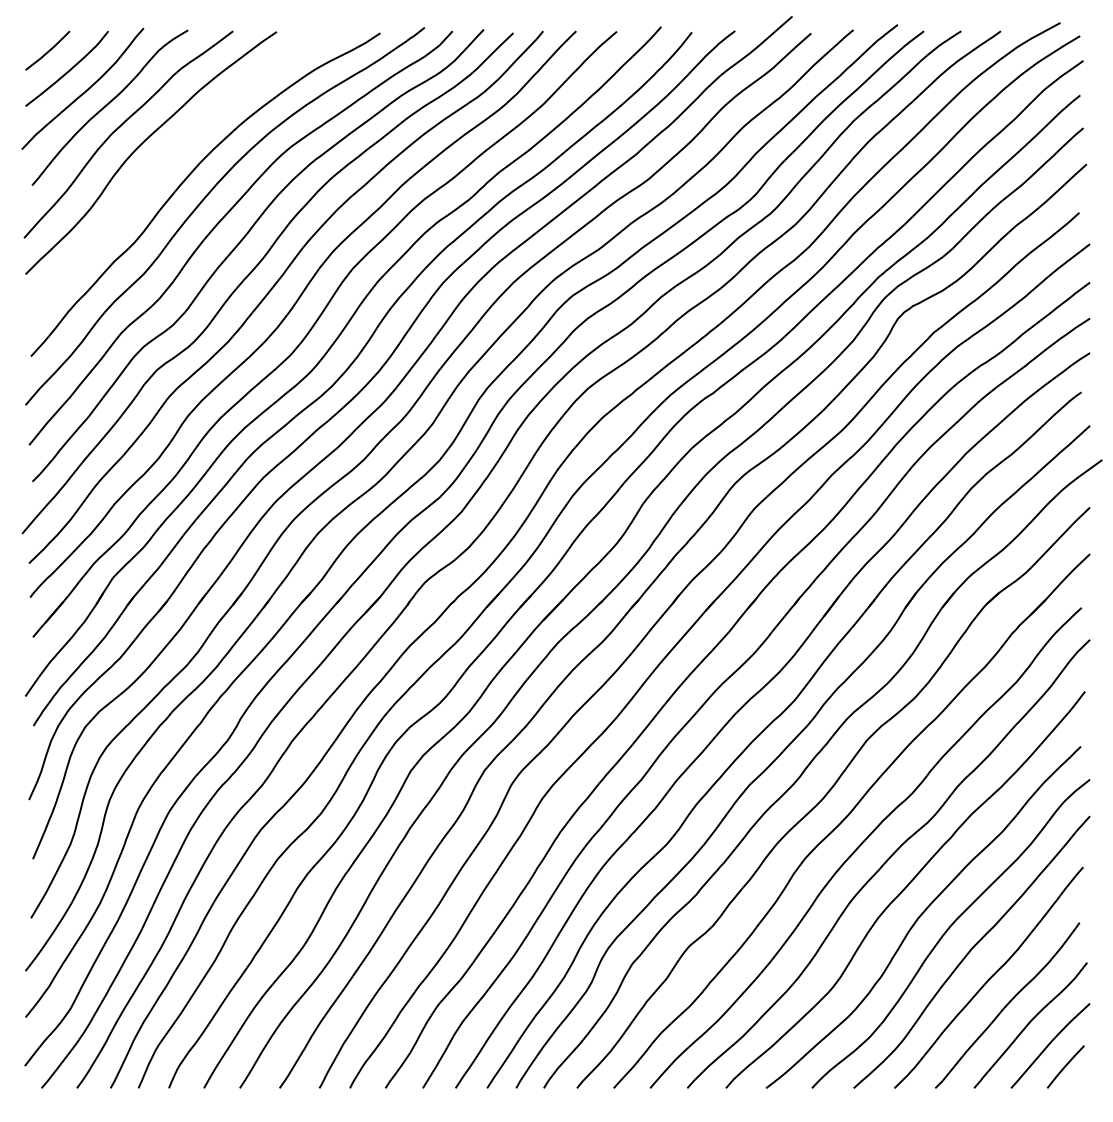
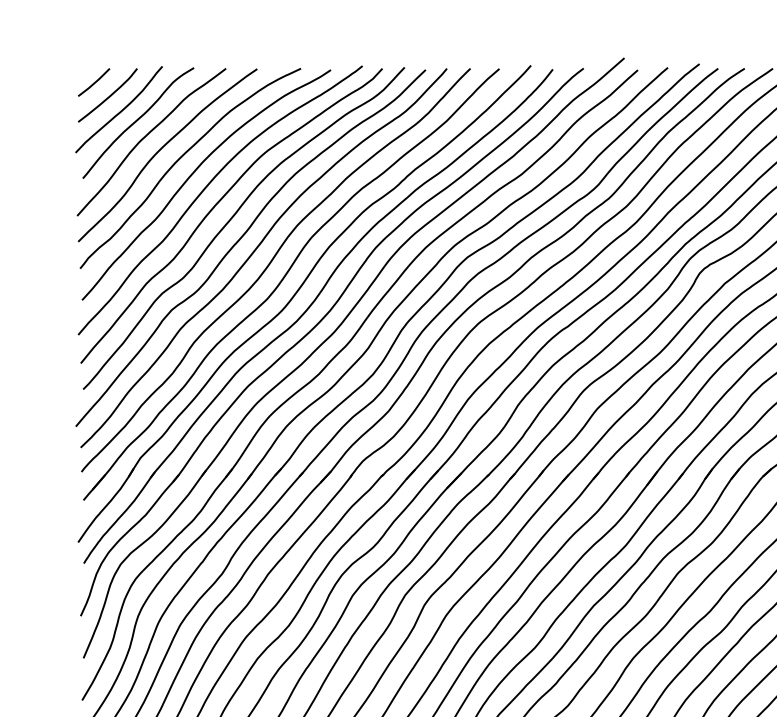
curve: (169, 157) -> (180, 158), added

